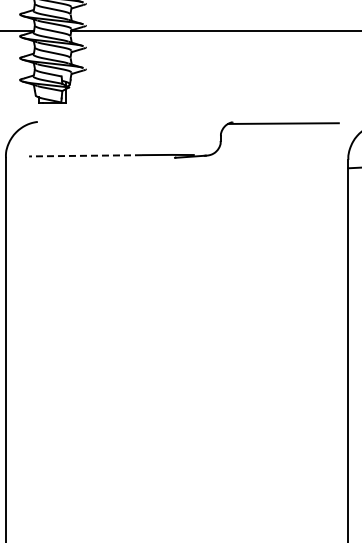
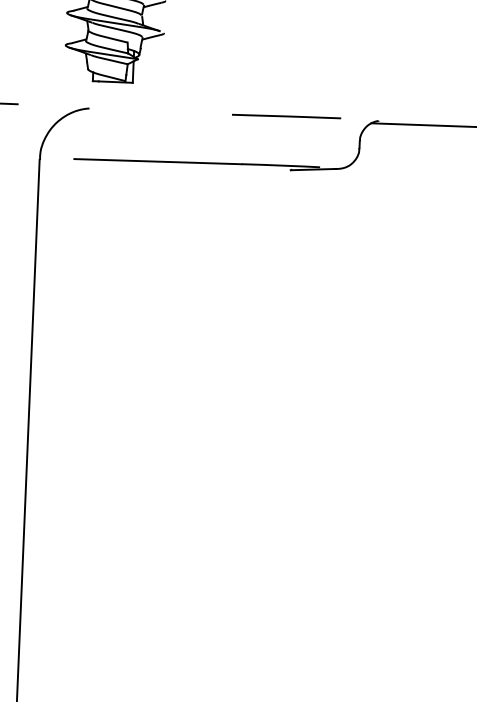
line: (170, 121) -> (286, 116), added
line: (85, 155) -> (158, 161), dashed -> solid

